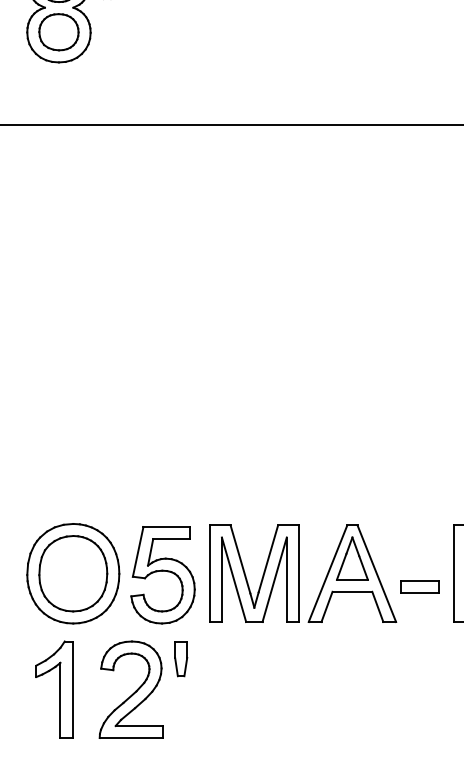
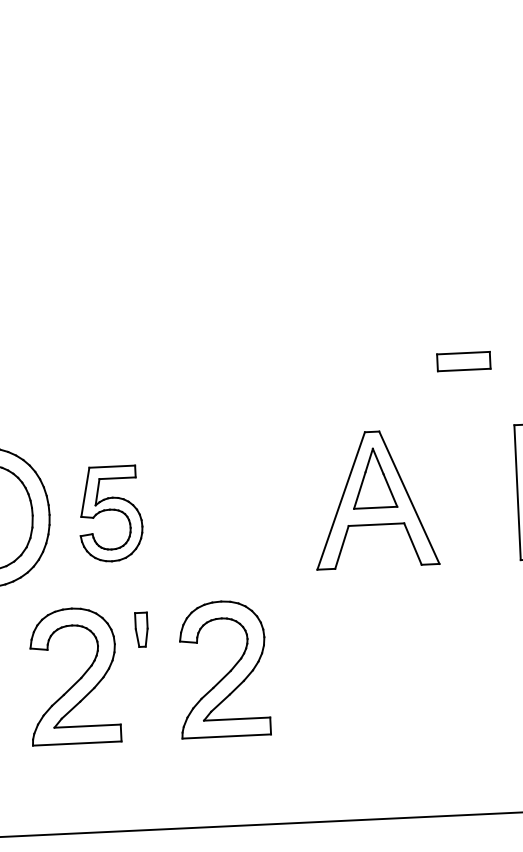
part: (262, 574) -> (249, 506), removed
part: (162, 575) -> (110, 514), size x0.7
part: (419, 586) -> (462, 360), moved
part: (181, 659) -> (142, 630), size x0.7
part: (237, 689) -> (222, 668), added

